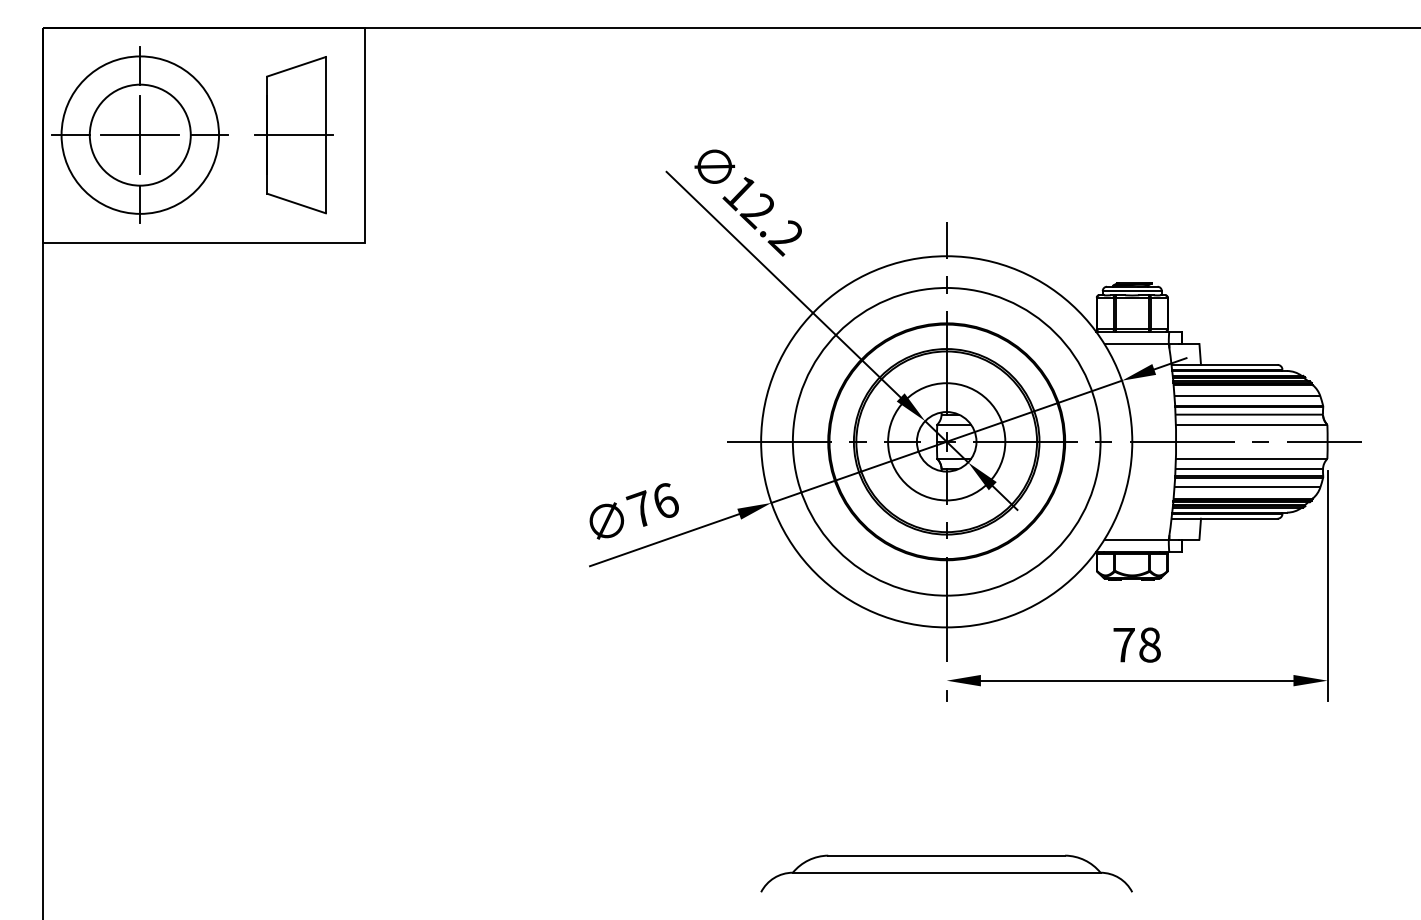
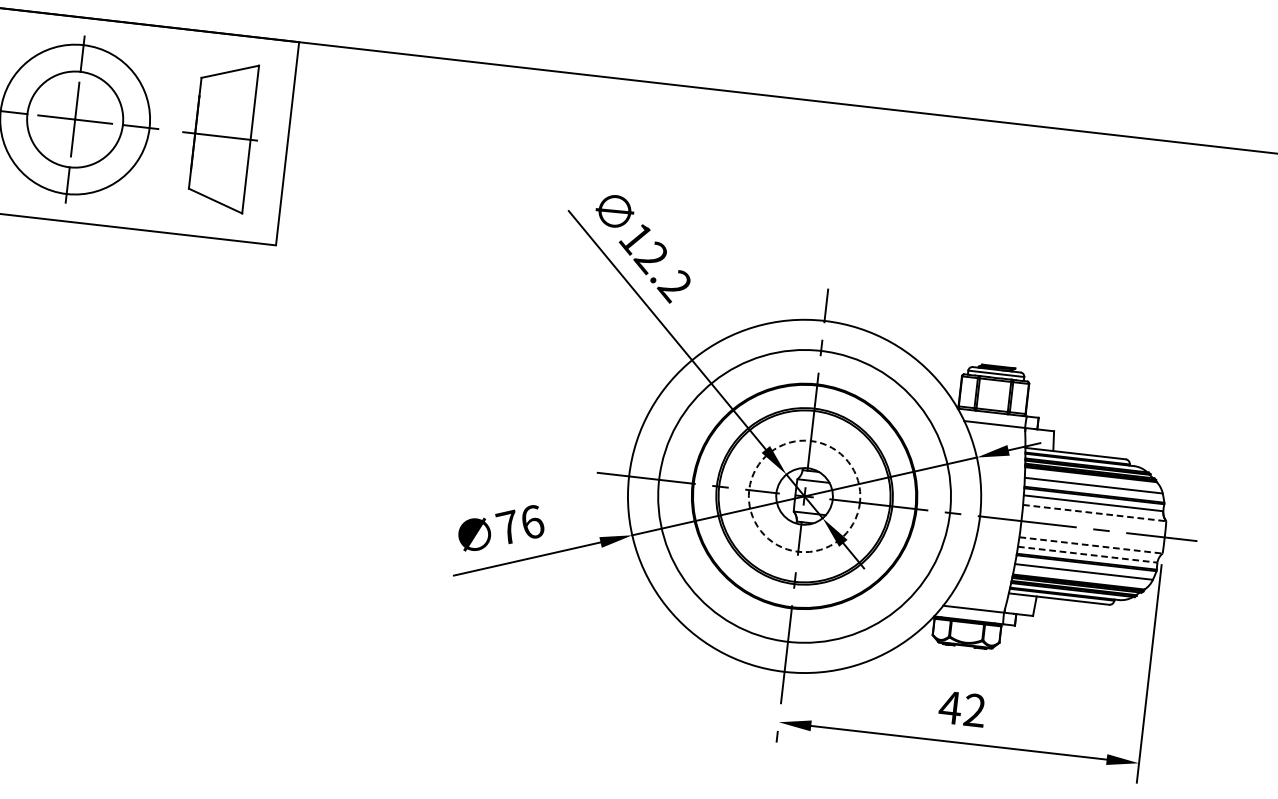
line: (1251, 424) -> (1094, 512), solid -> dashed
circle: (946, 441) -> (804, 496), solid -> dashed
line: (1251, 458) -> (1090, 545), solid -> dashed
line: (1249, 469) -> (1087, 555), solid -> dashed
text: (1136, 644) -> (962, 708), 78 -> 42

